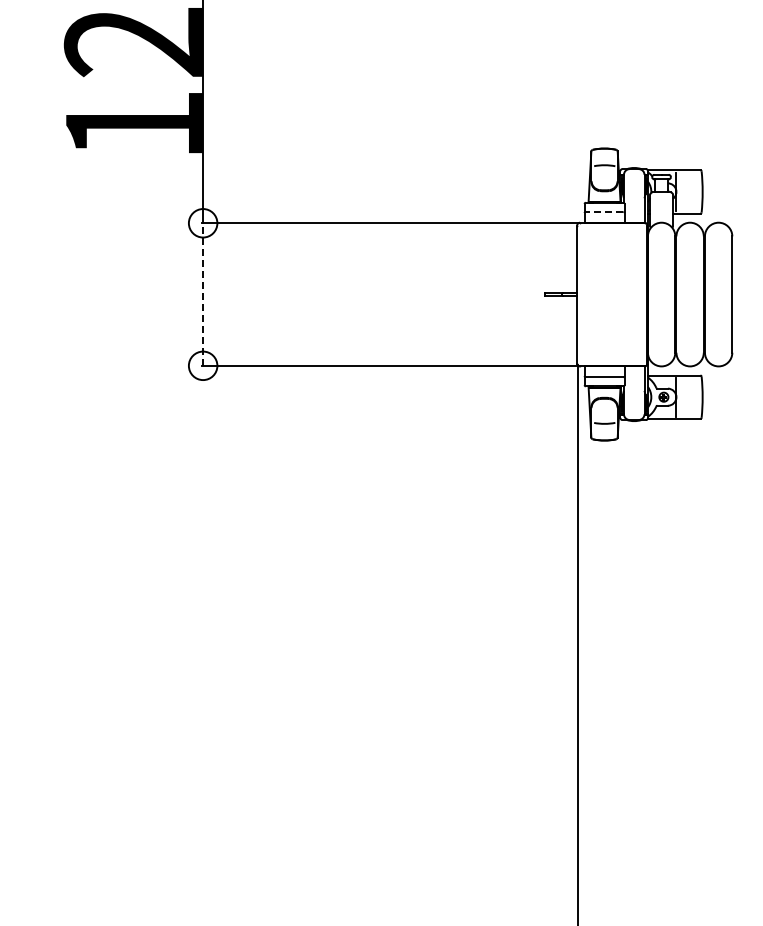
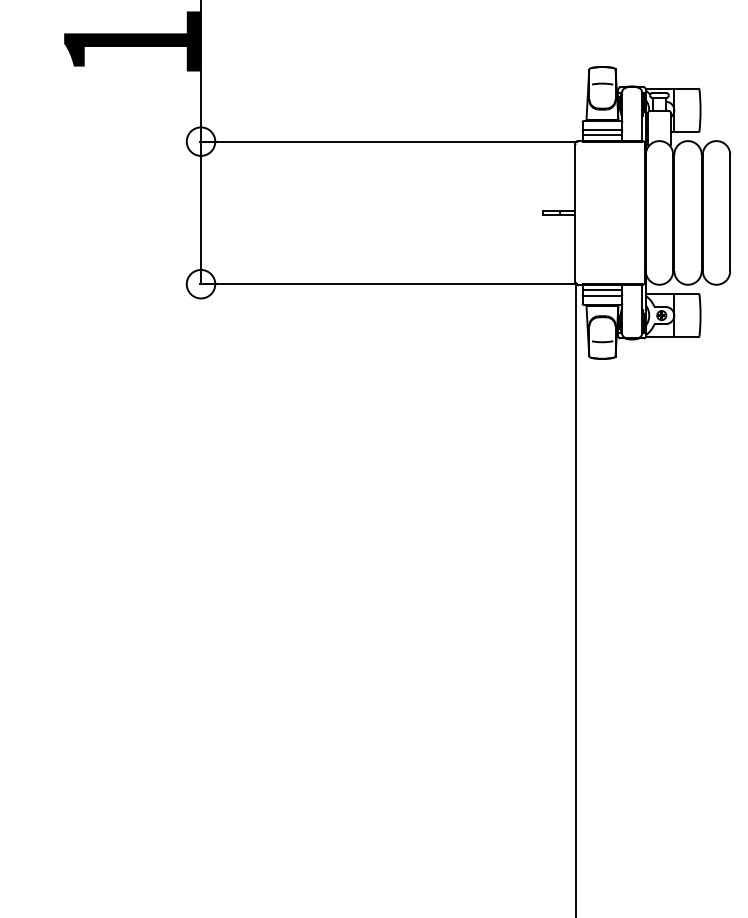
line: (604, 211) -> (602, 129), dashed -> solid
line: (604, 217) -> (602, 135), added
line: (203, 294) -> (201, 212), dashed -> solid
line: (604, 372) -> (602, 290), added

